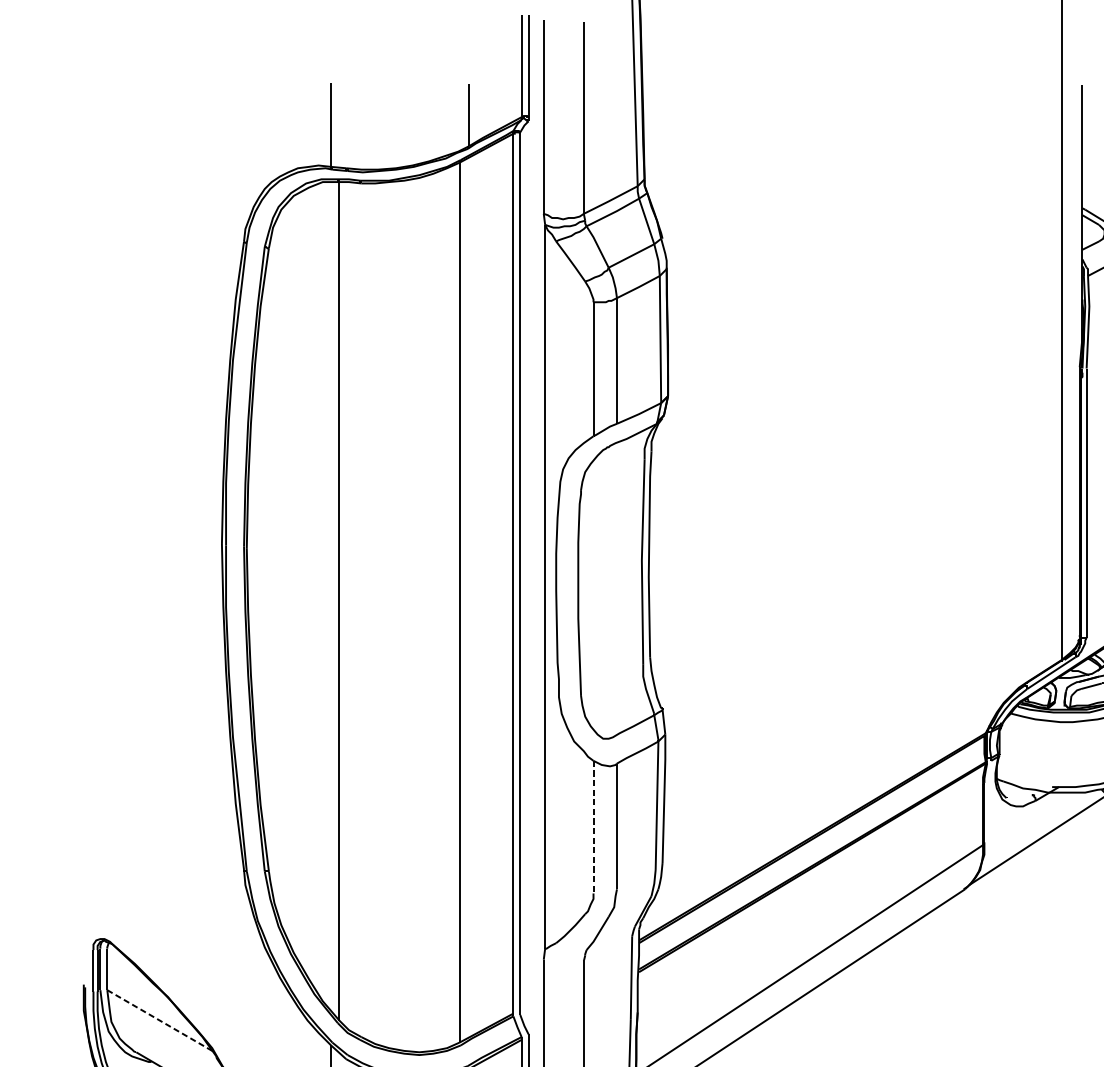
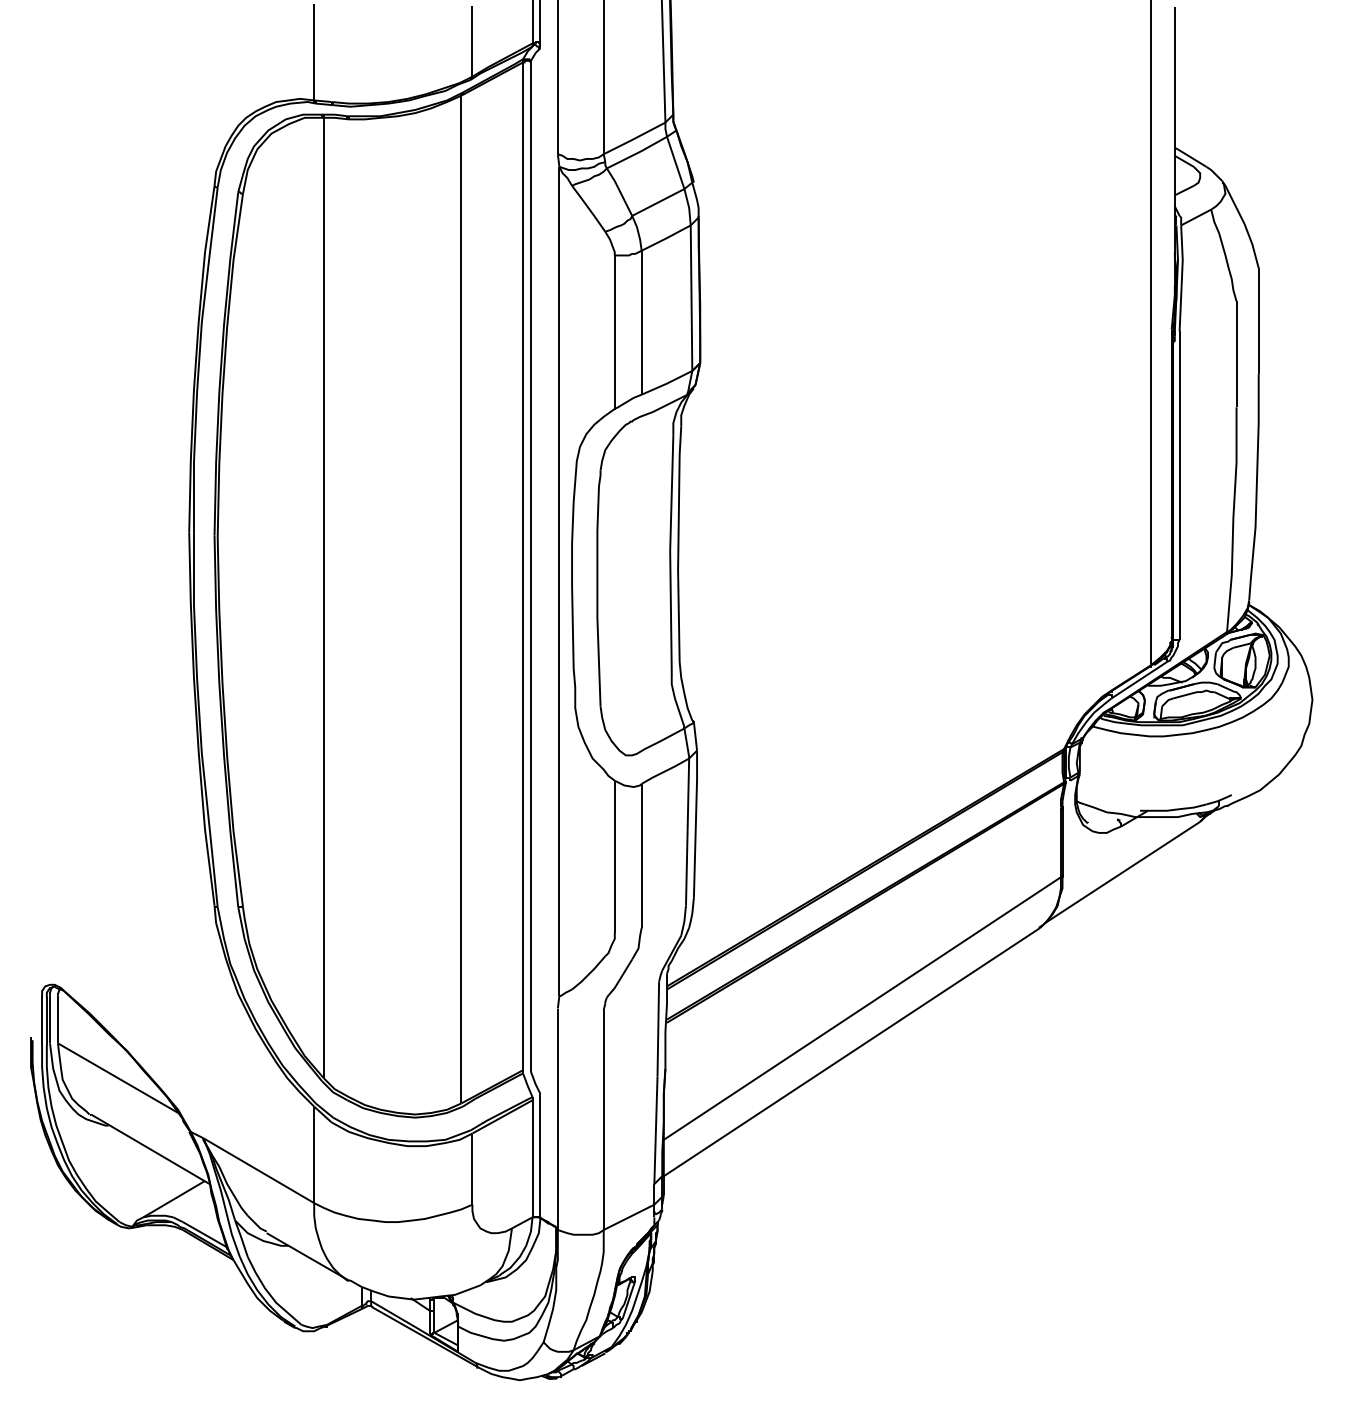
line: (593, 827) -> (614, 856), dashed -> solid
line: (160, 1020) -> (118, 1078), dashed -> solid

